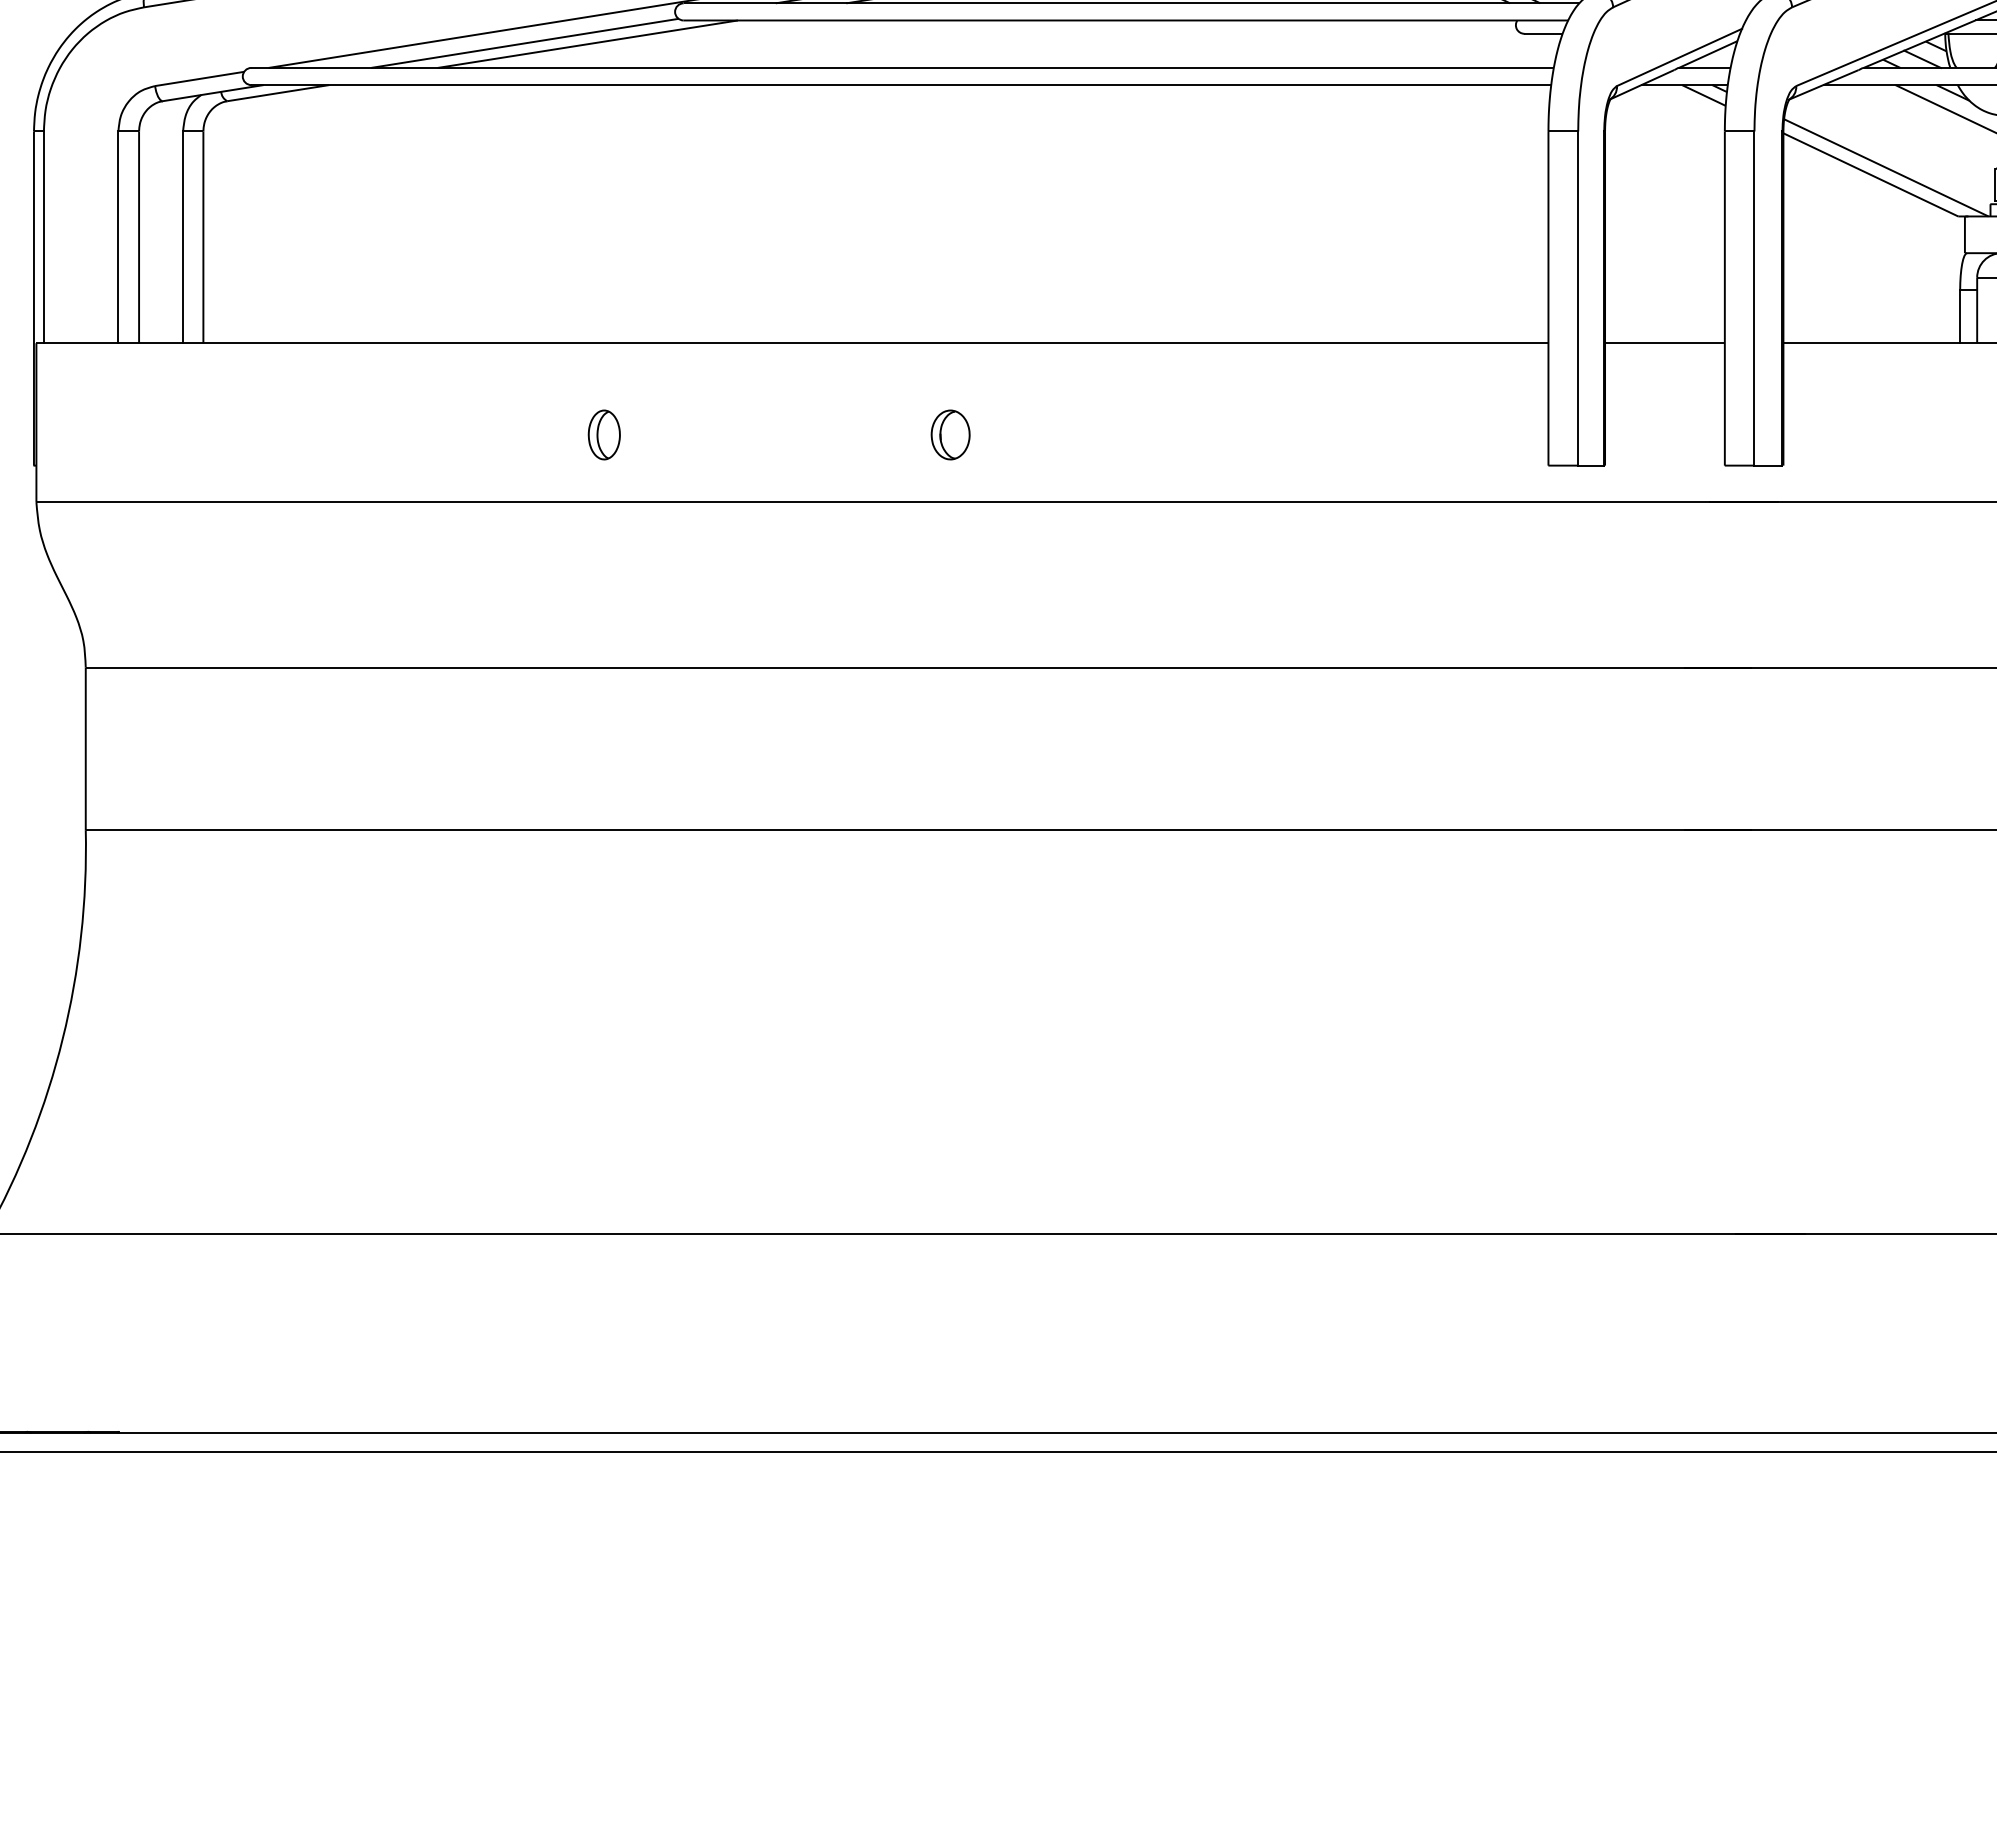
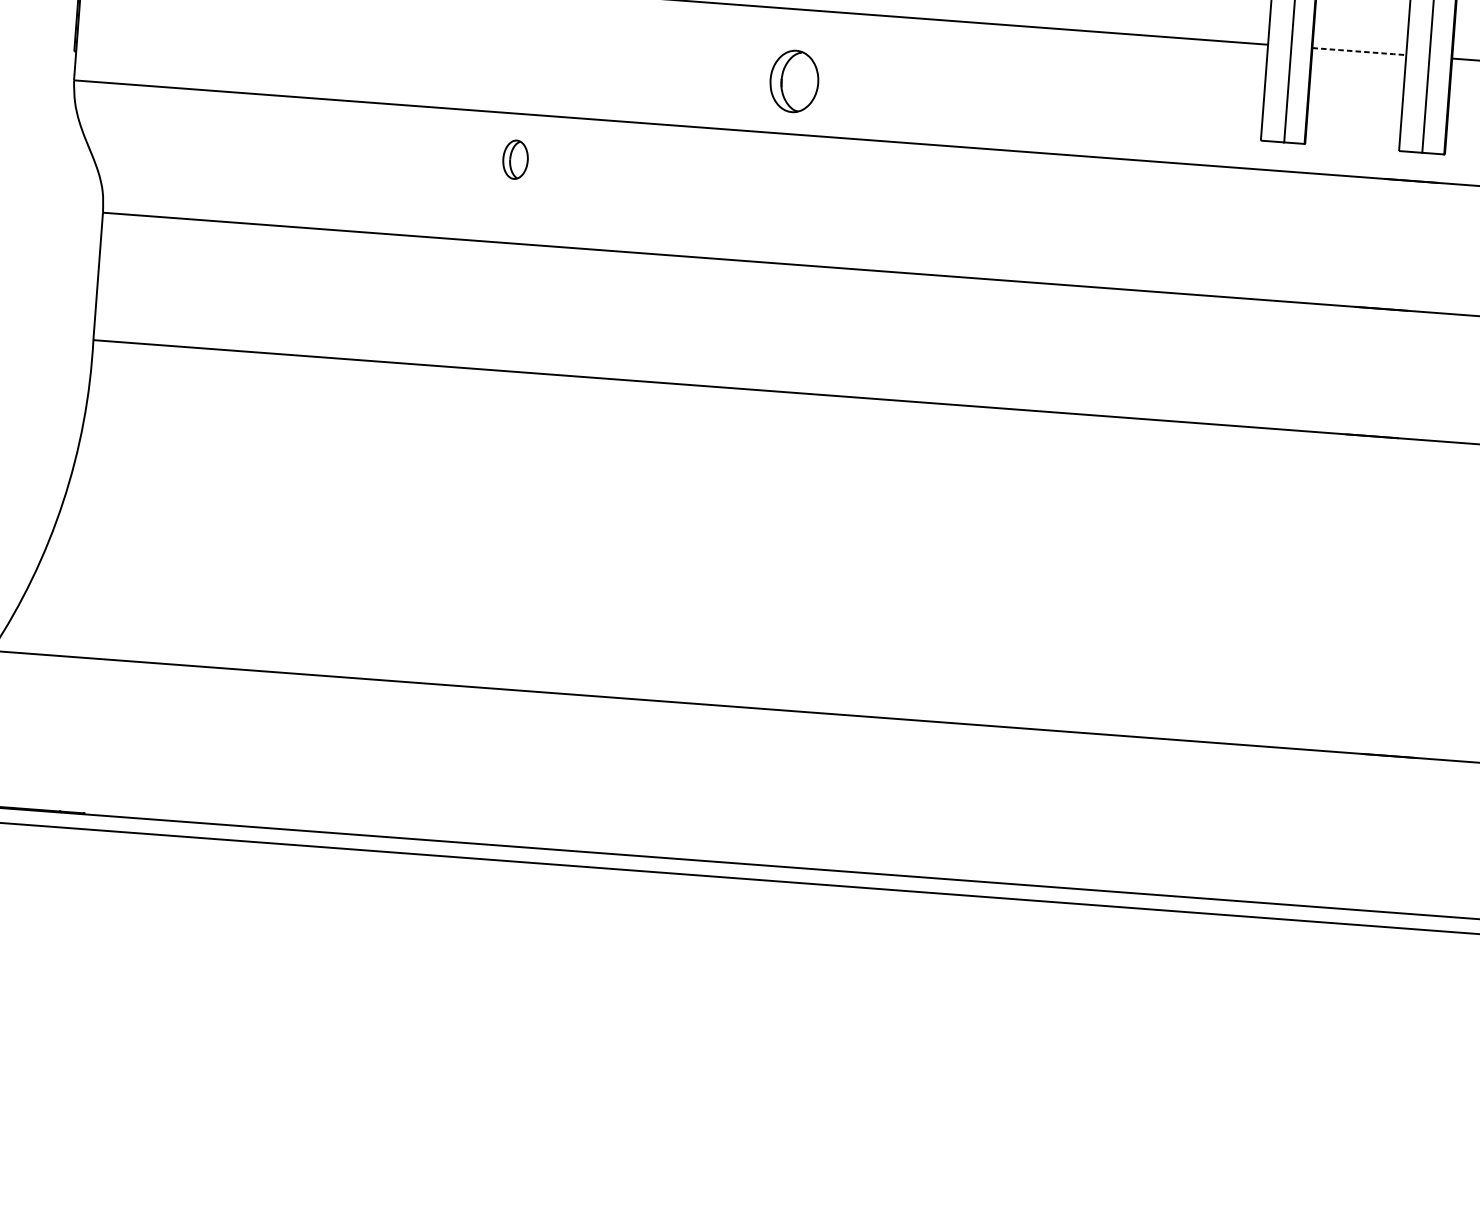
line: (1664, 343) -> (1358, 51), solid -> dashed
part: (603, 434) -> (514, 159), moved
part: (950, 434) -> (794, 81), size x1.6

